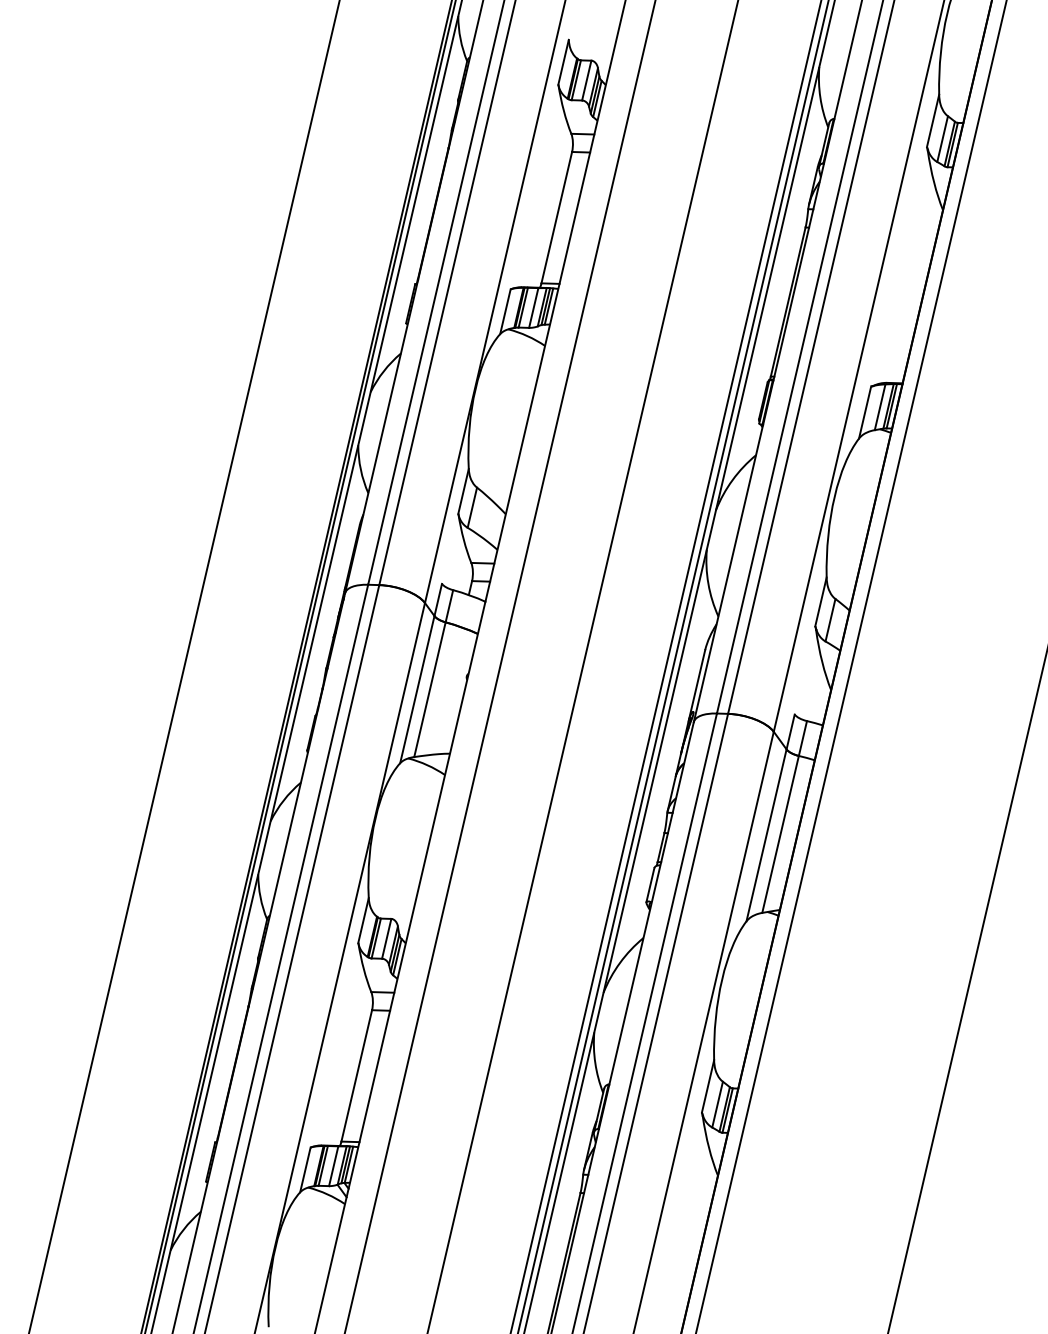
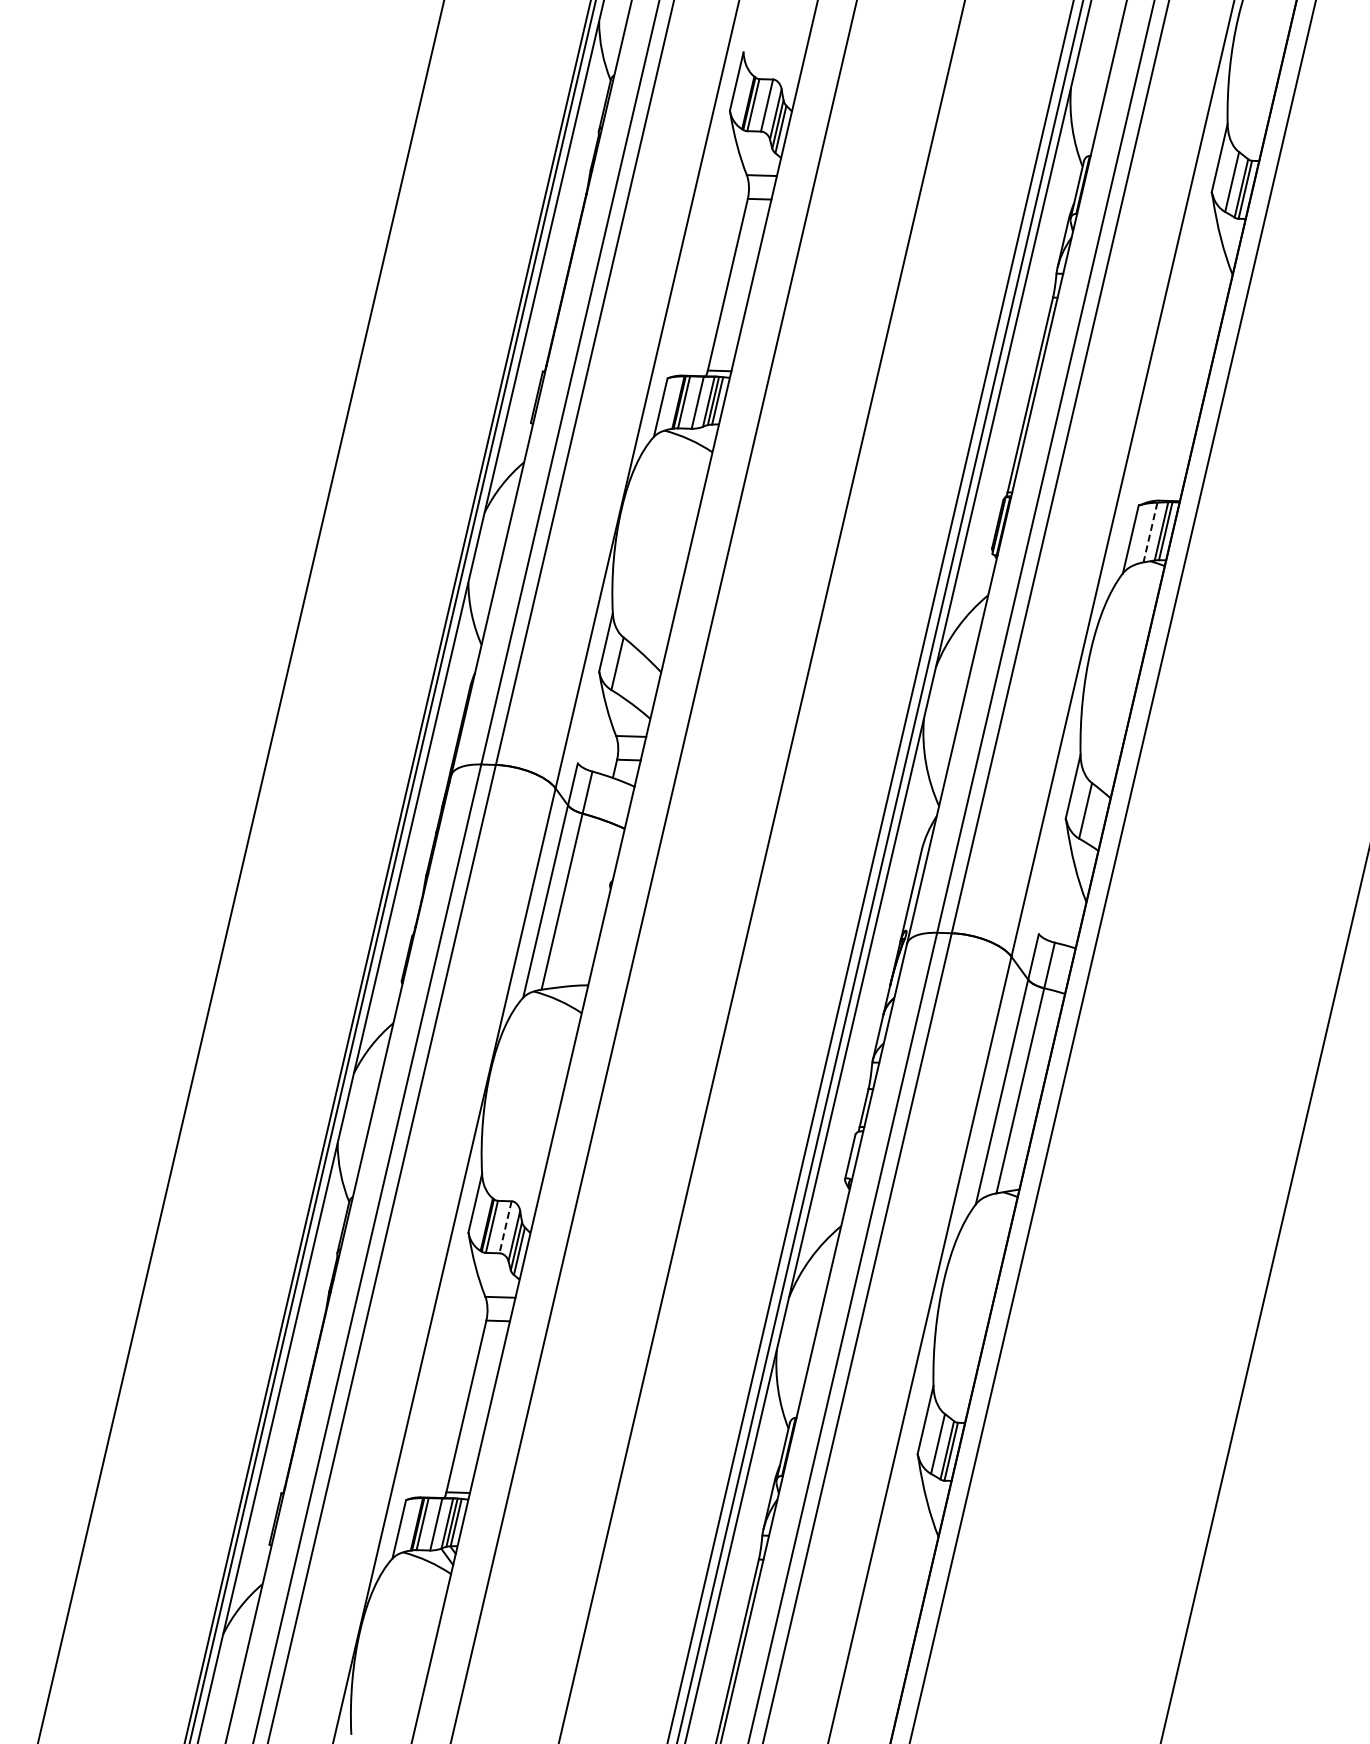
line: (880, 407) -> (1150, 532), solid -> dashed
line: (386, 938) -> (505, 1227), solid -> dashed

